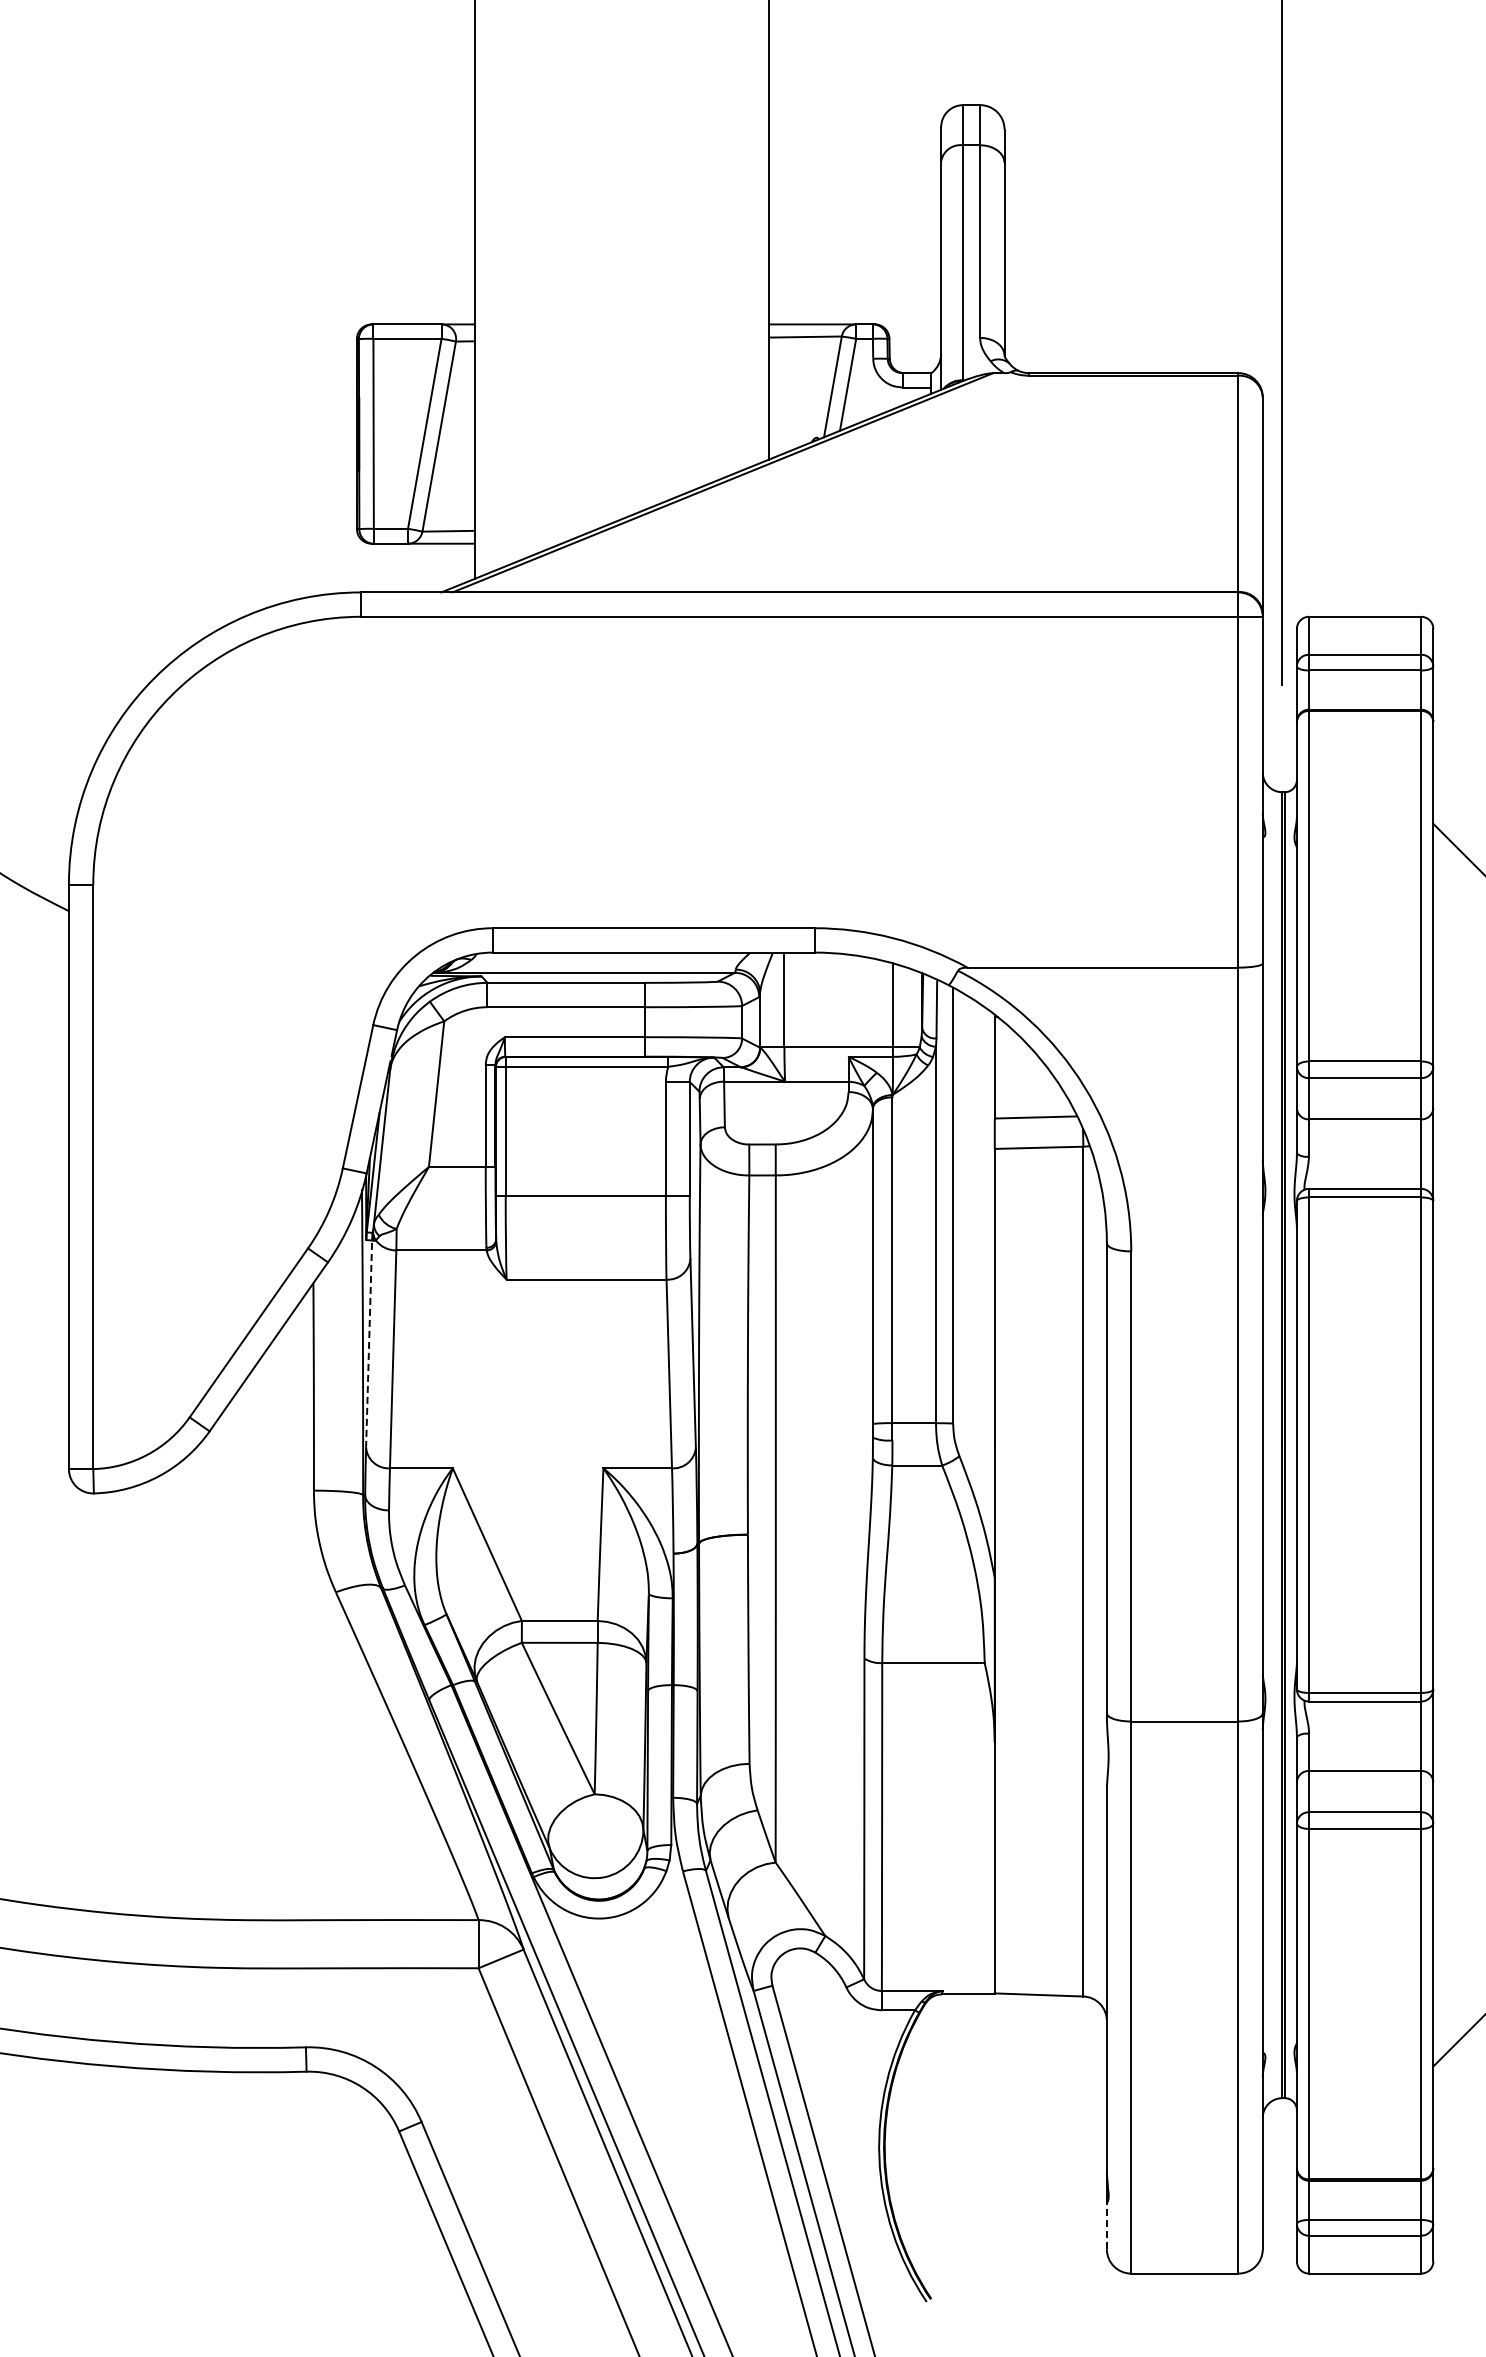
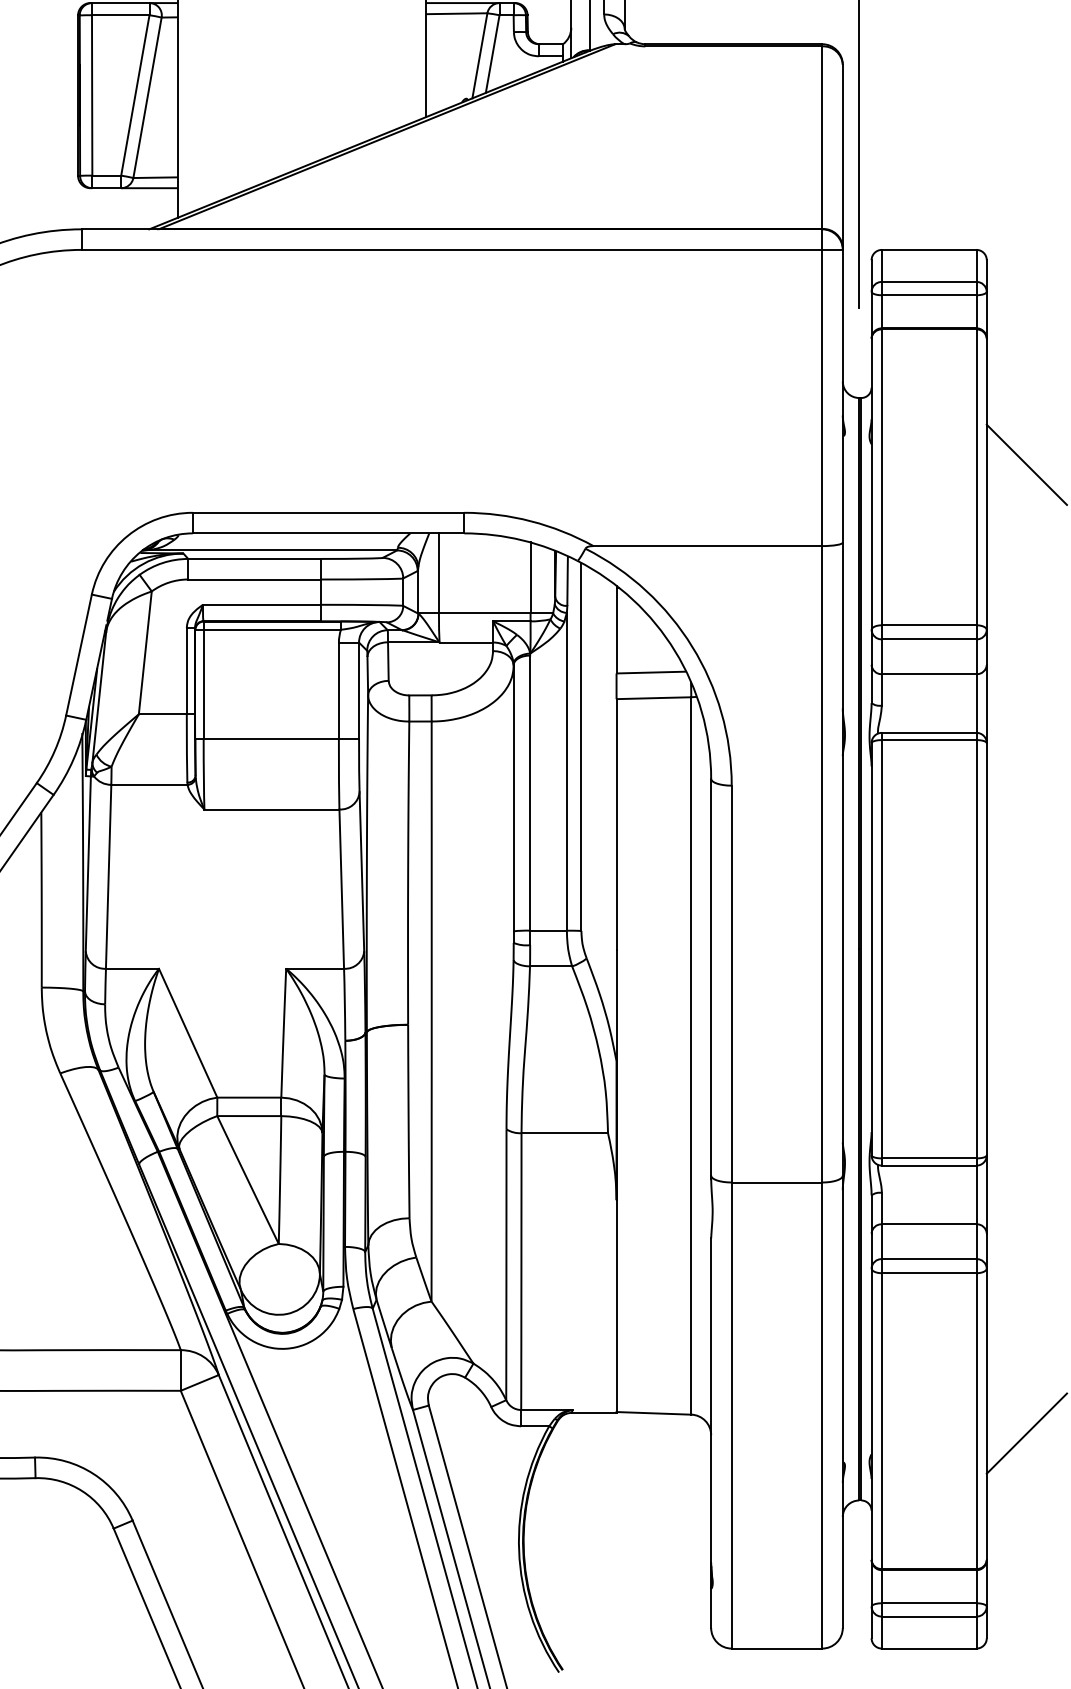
line: (369, 1344) -> (88, 864), dashed -> solid
line: (1106, 2225) -> (710, 1607), dashed -> solid

